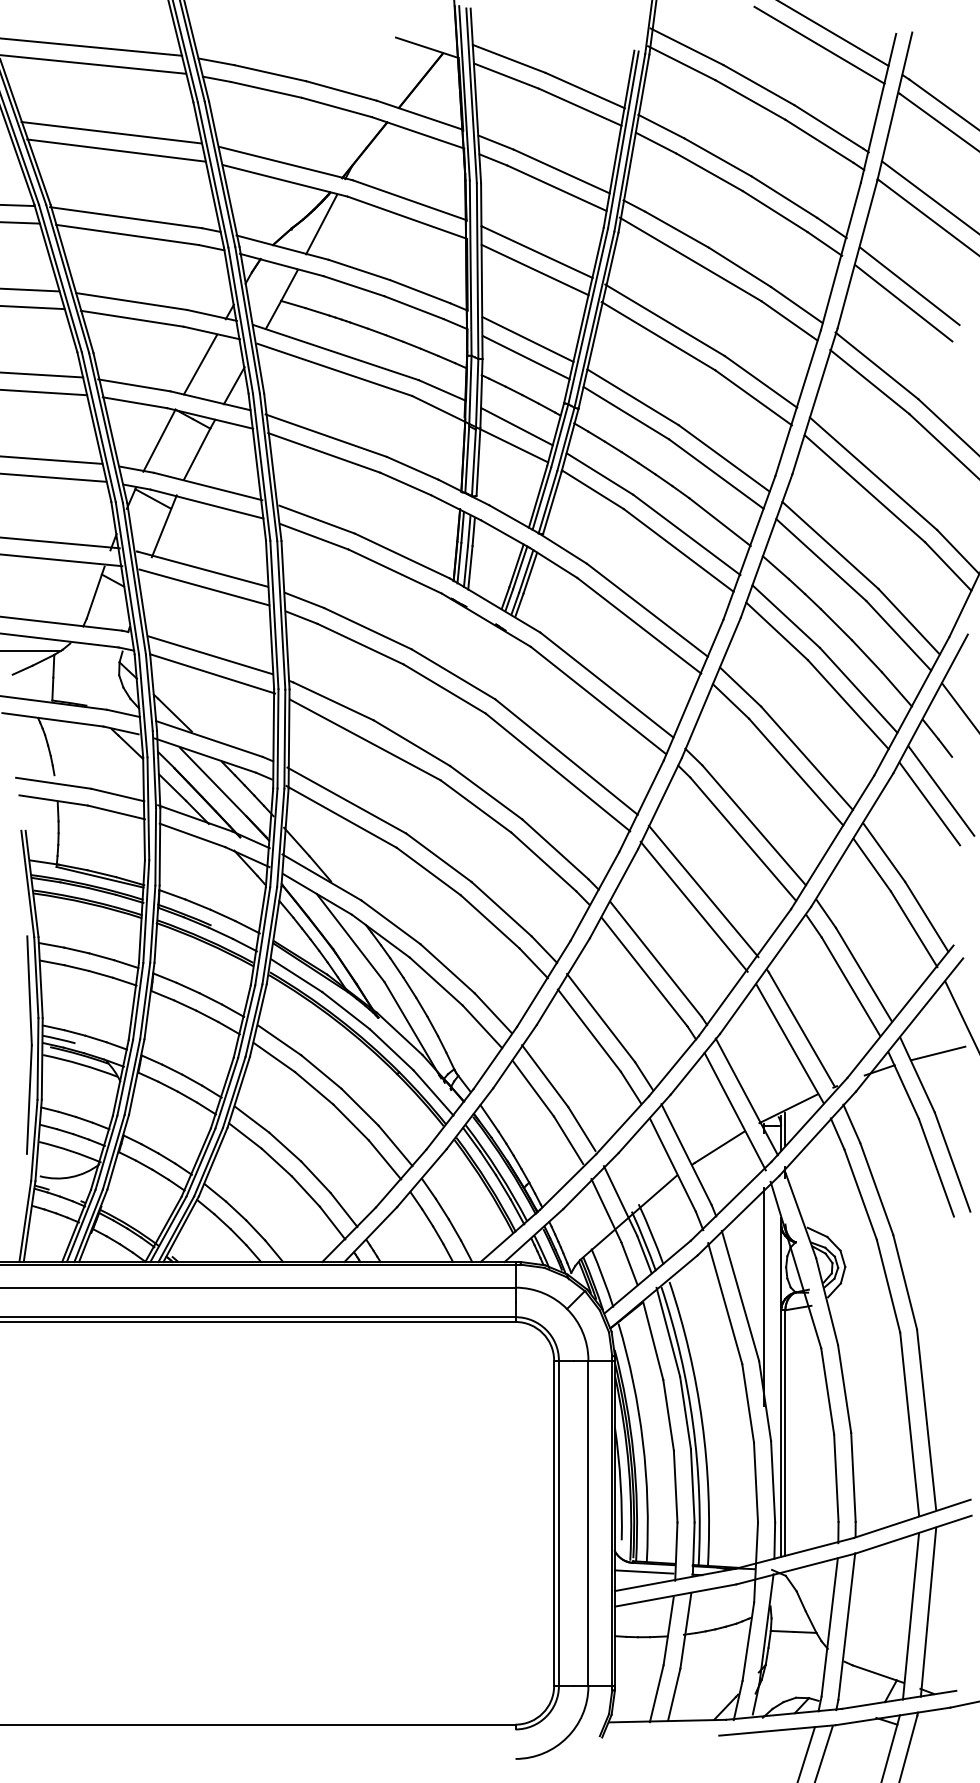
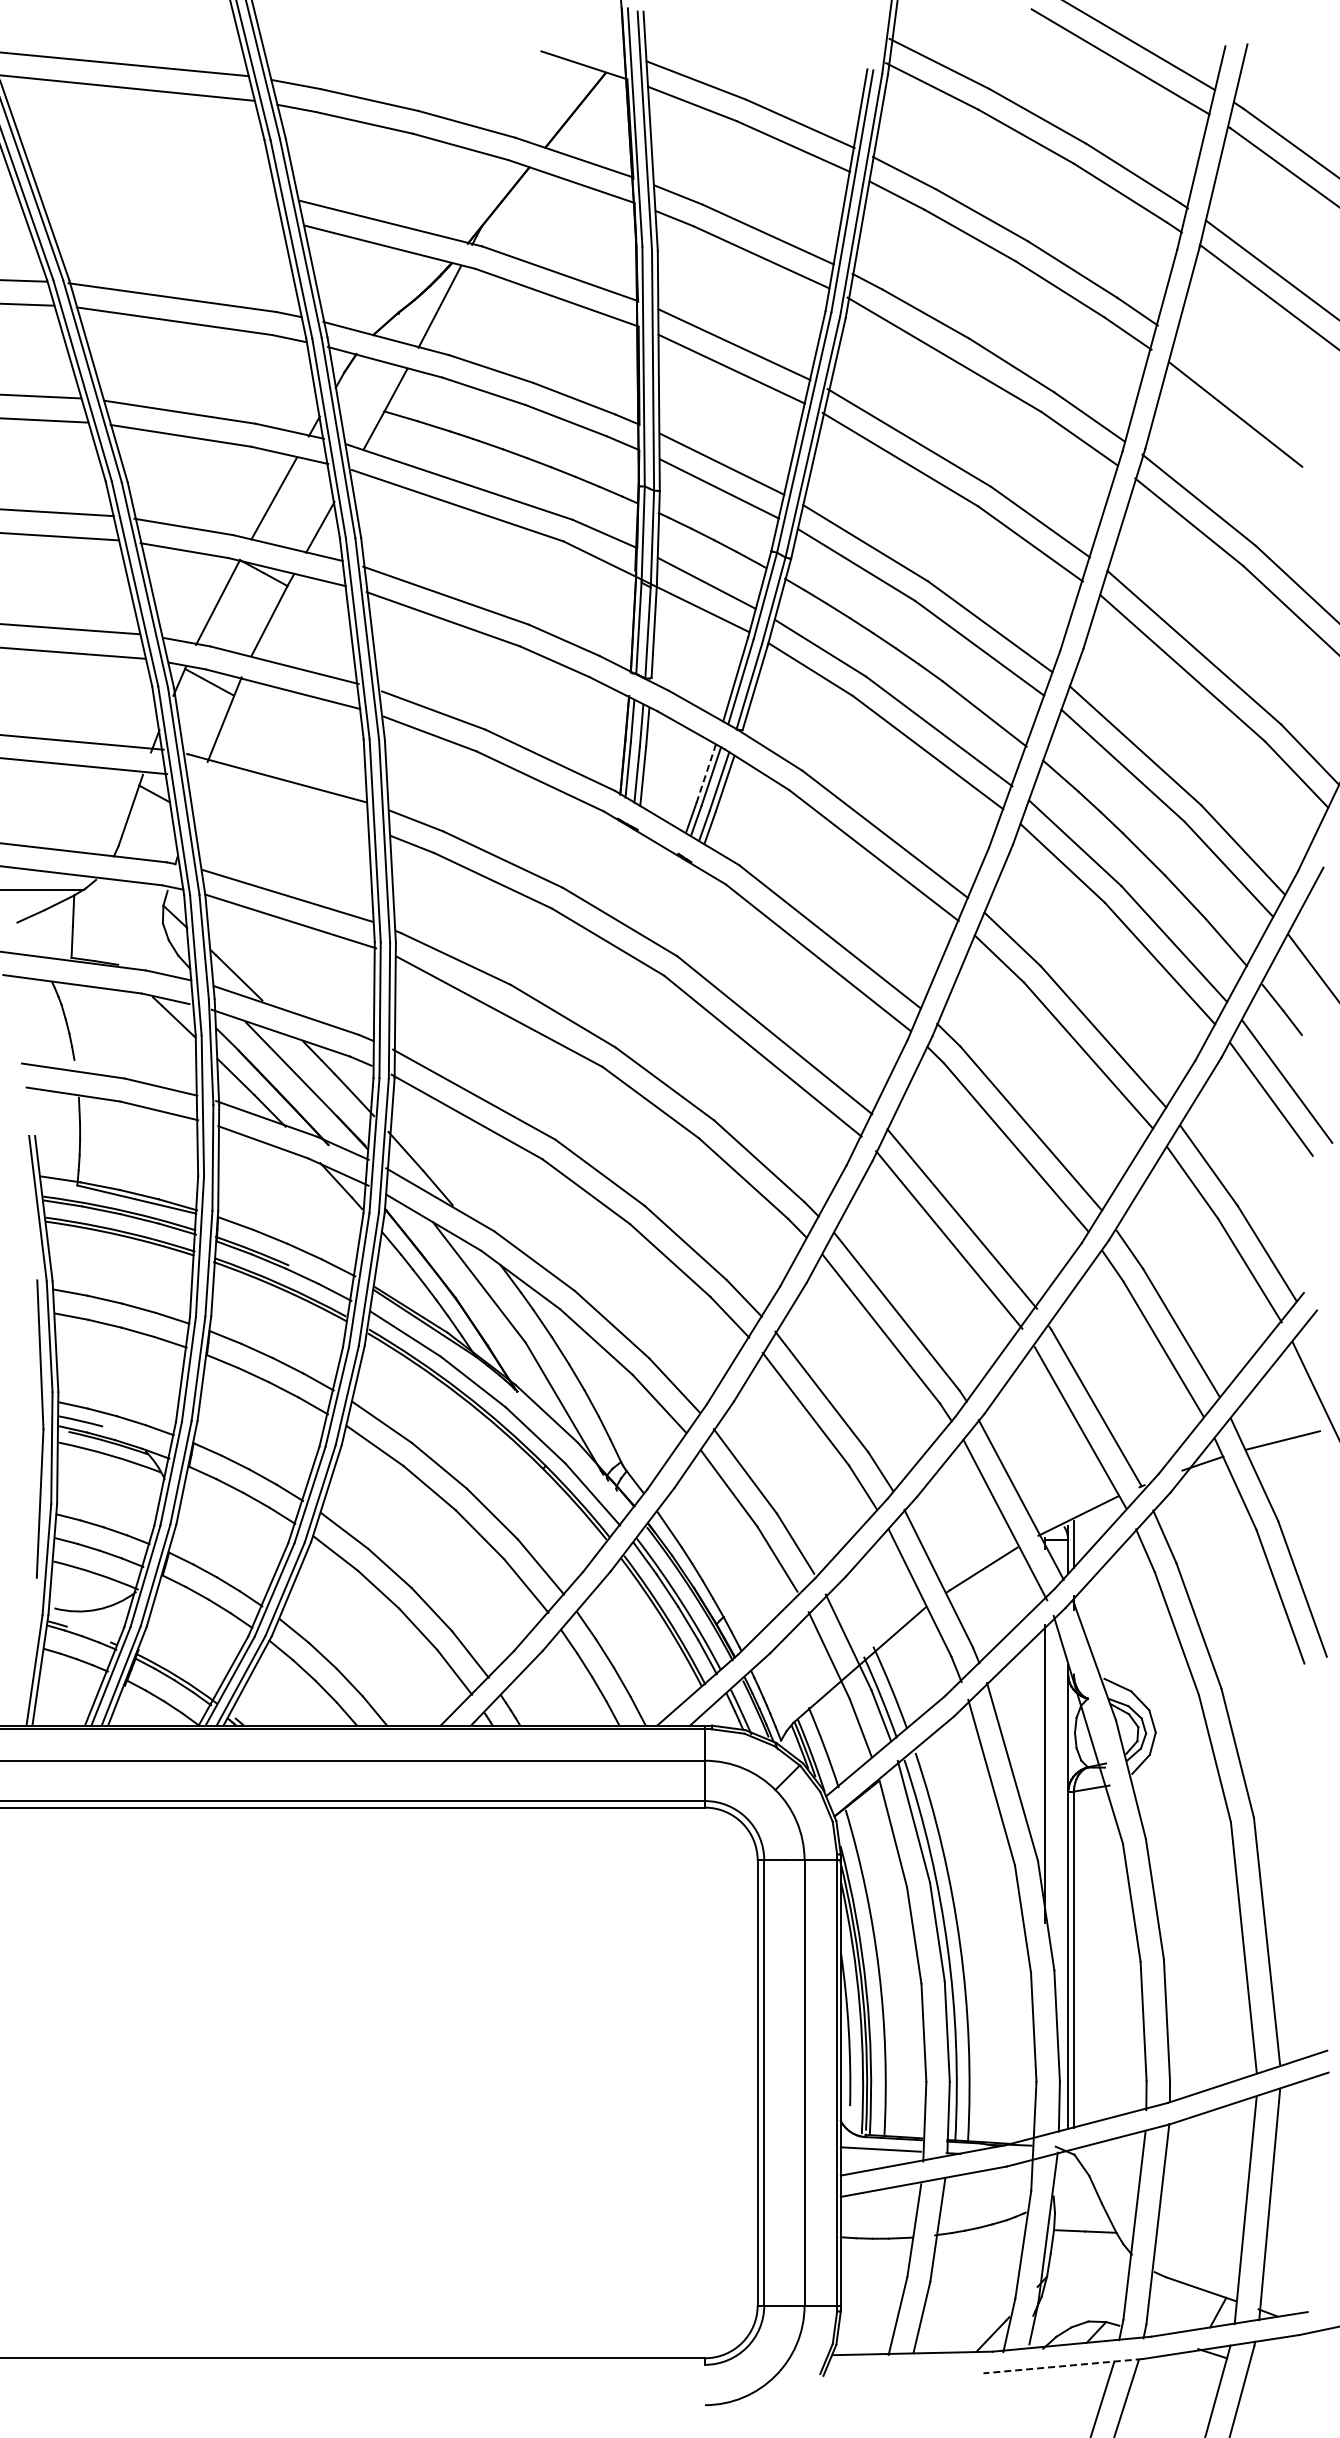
line: (111, 132) -> (152, 181), removed
line: (115, 150) -> (158, 205), removed
line: (910, 286) -> (1244, 391), removed
line: (516, 565) -> (706, 773), solid -> dashed
line: (204, 586) -> (279, 802), removed
line: (777, 1730) -> (1063, 2366), solid -> dashed

